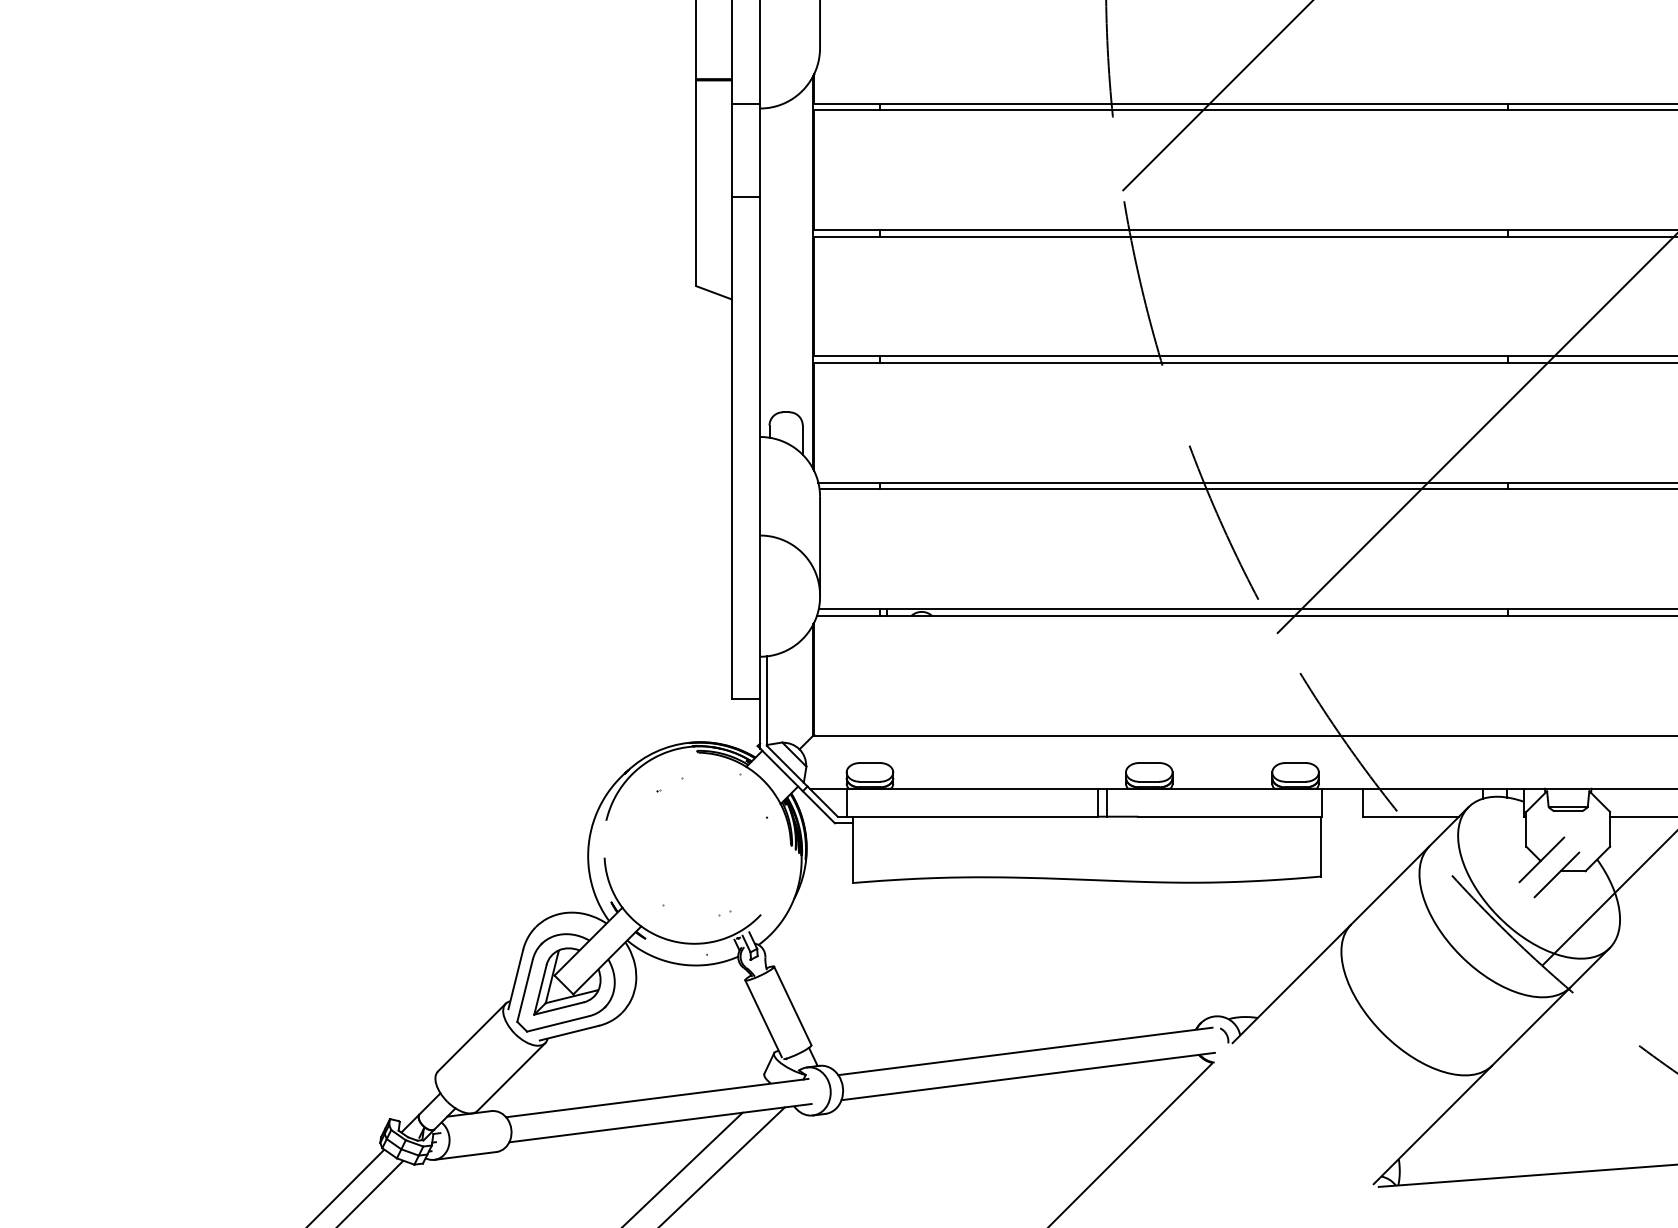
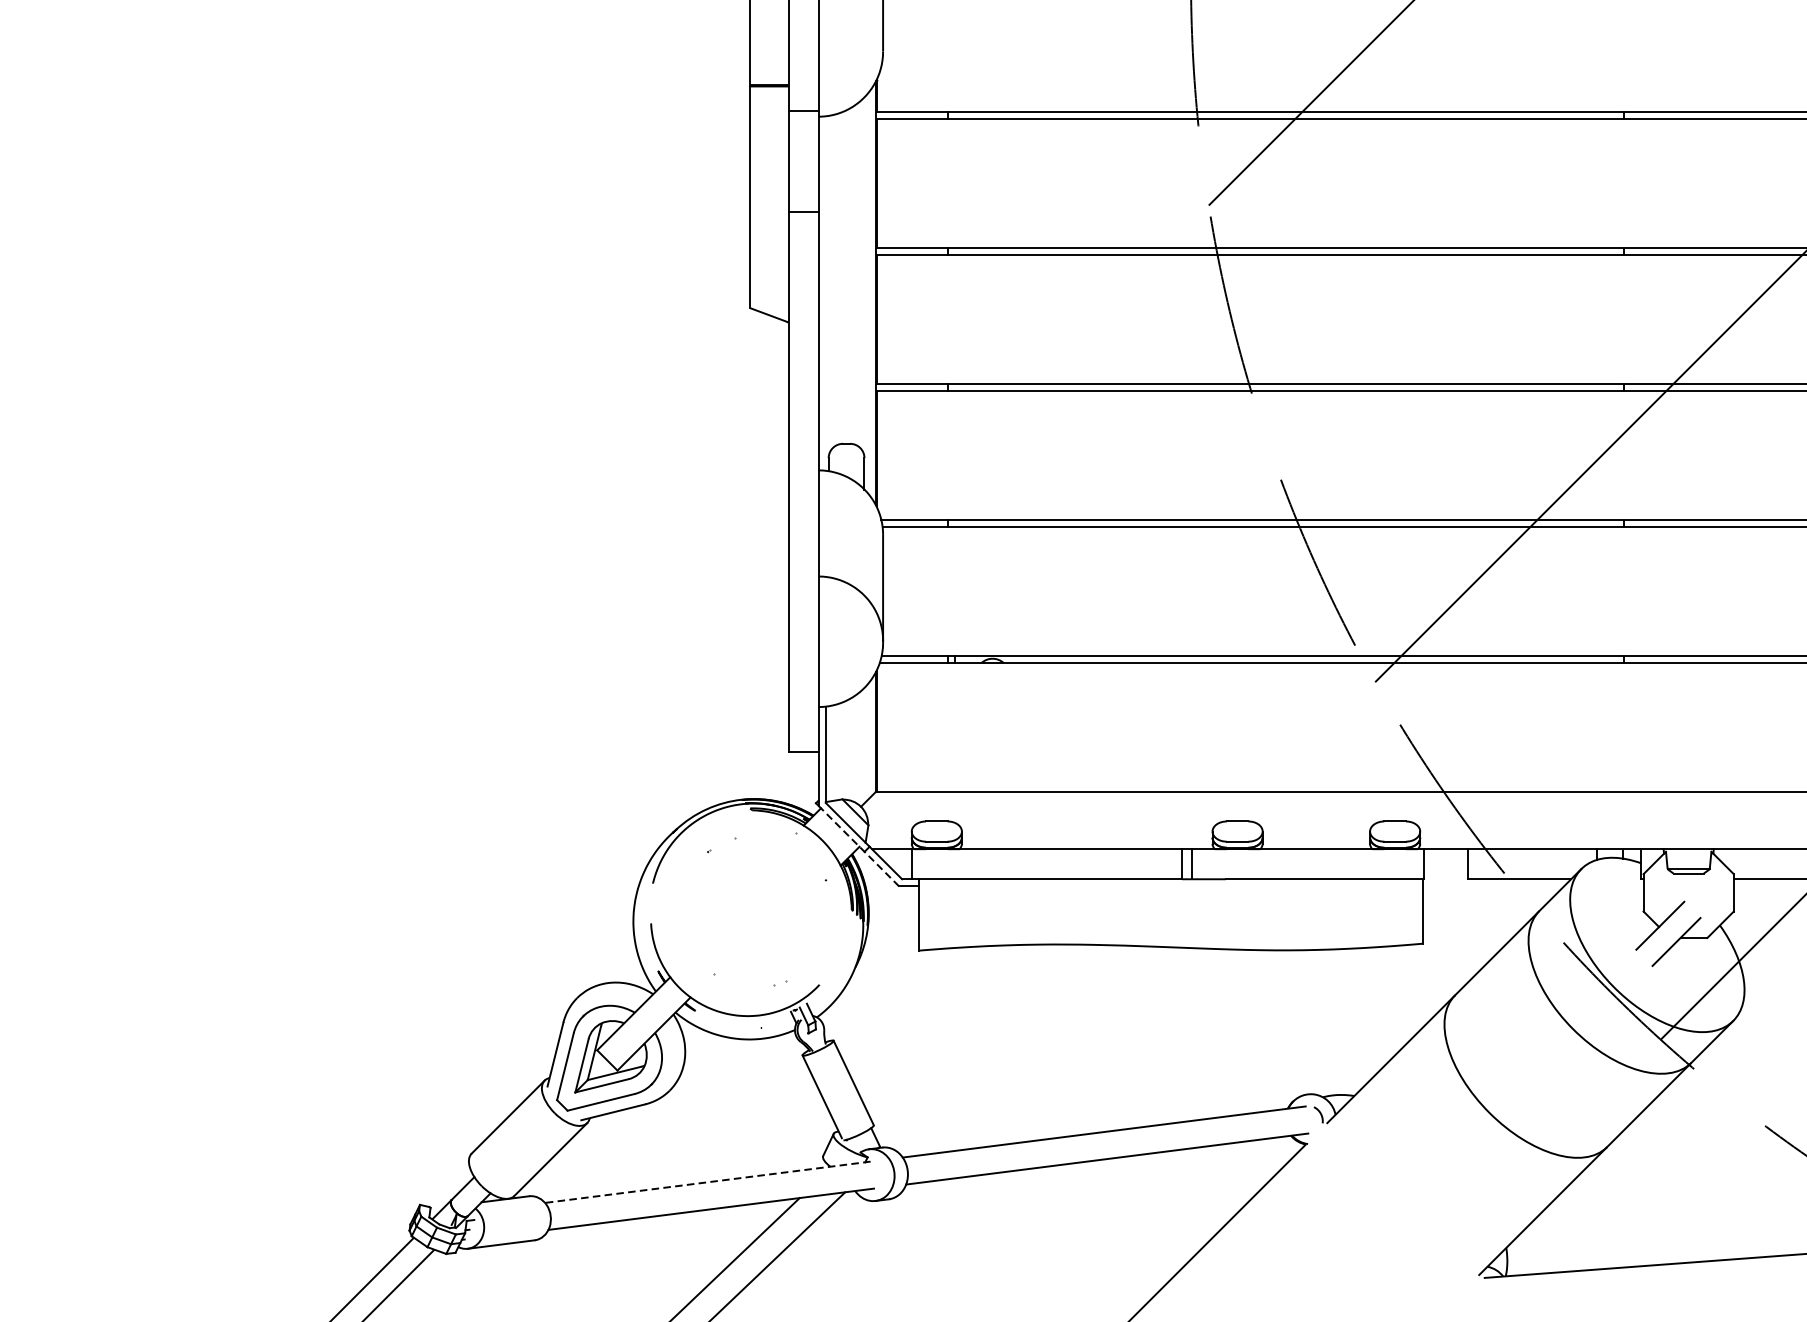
line: (797, 785) -> (858, 845), solid -> dashed
line: (656, 1098) -> (706, 1182), solid -> dashed

